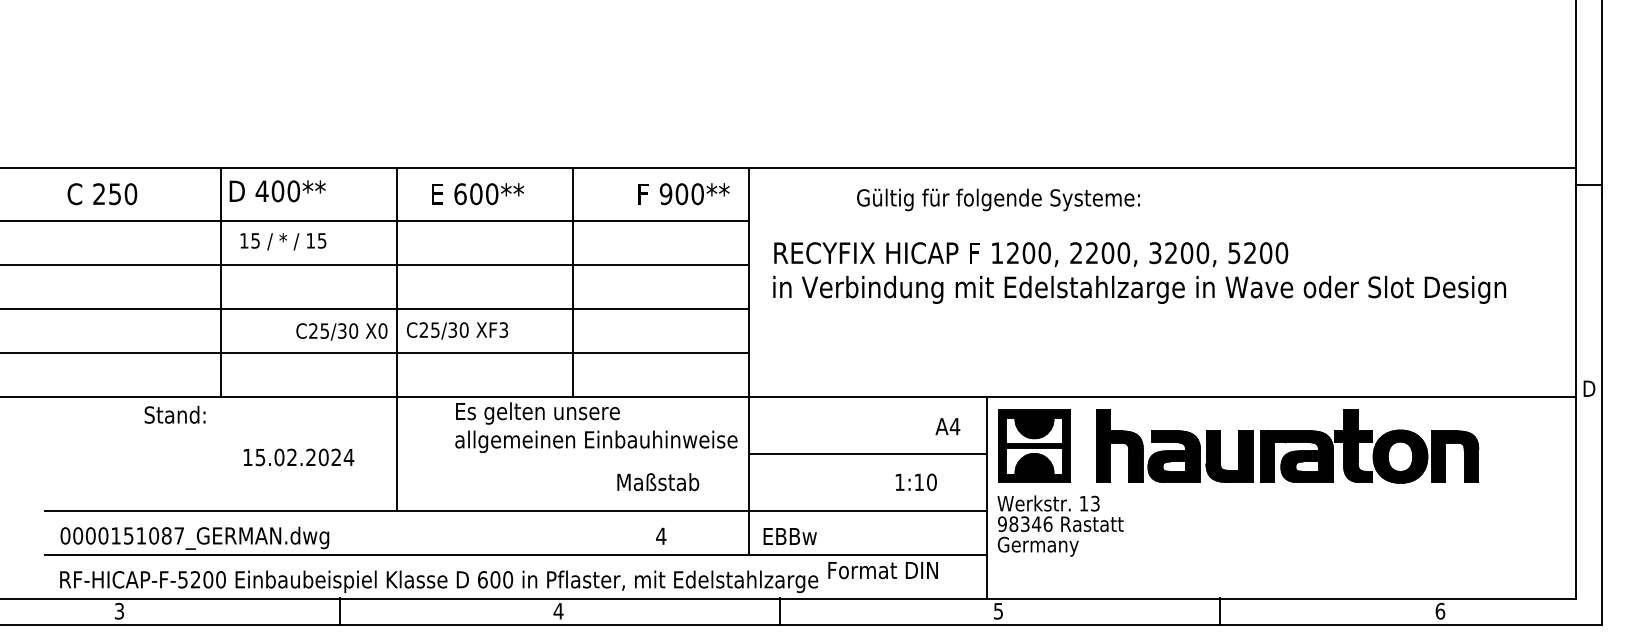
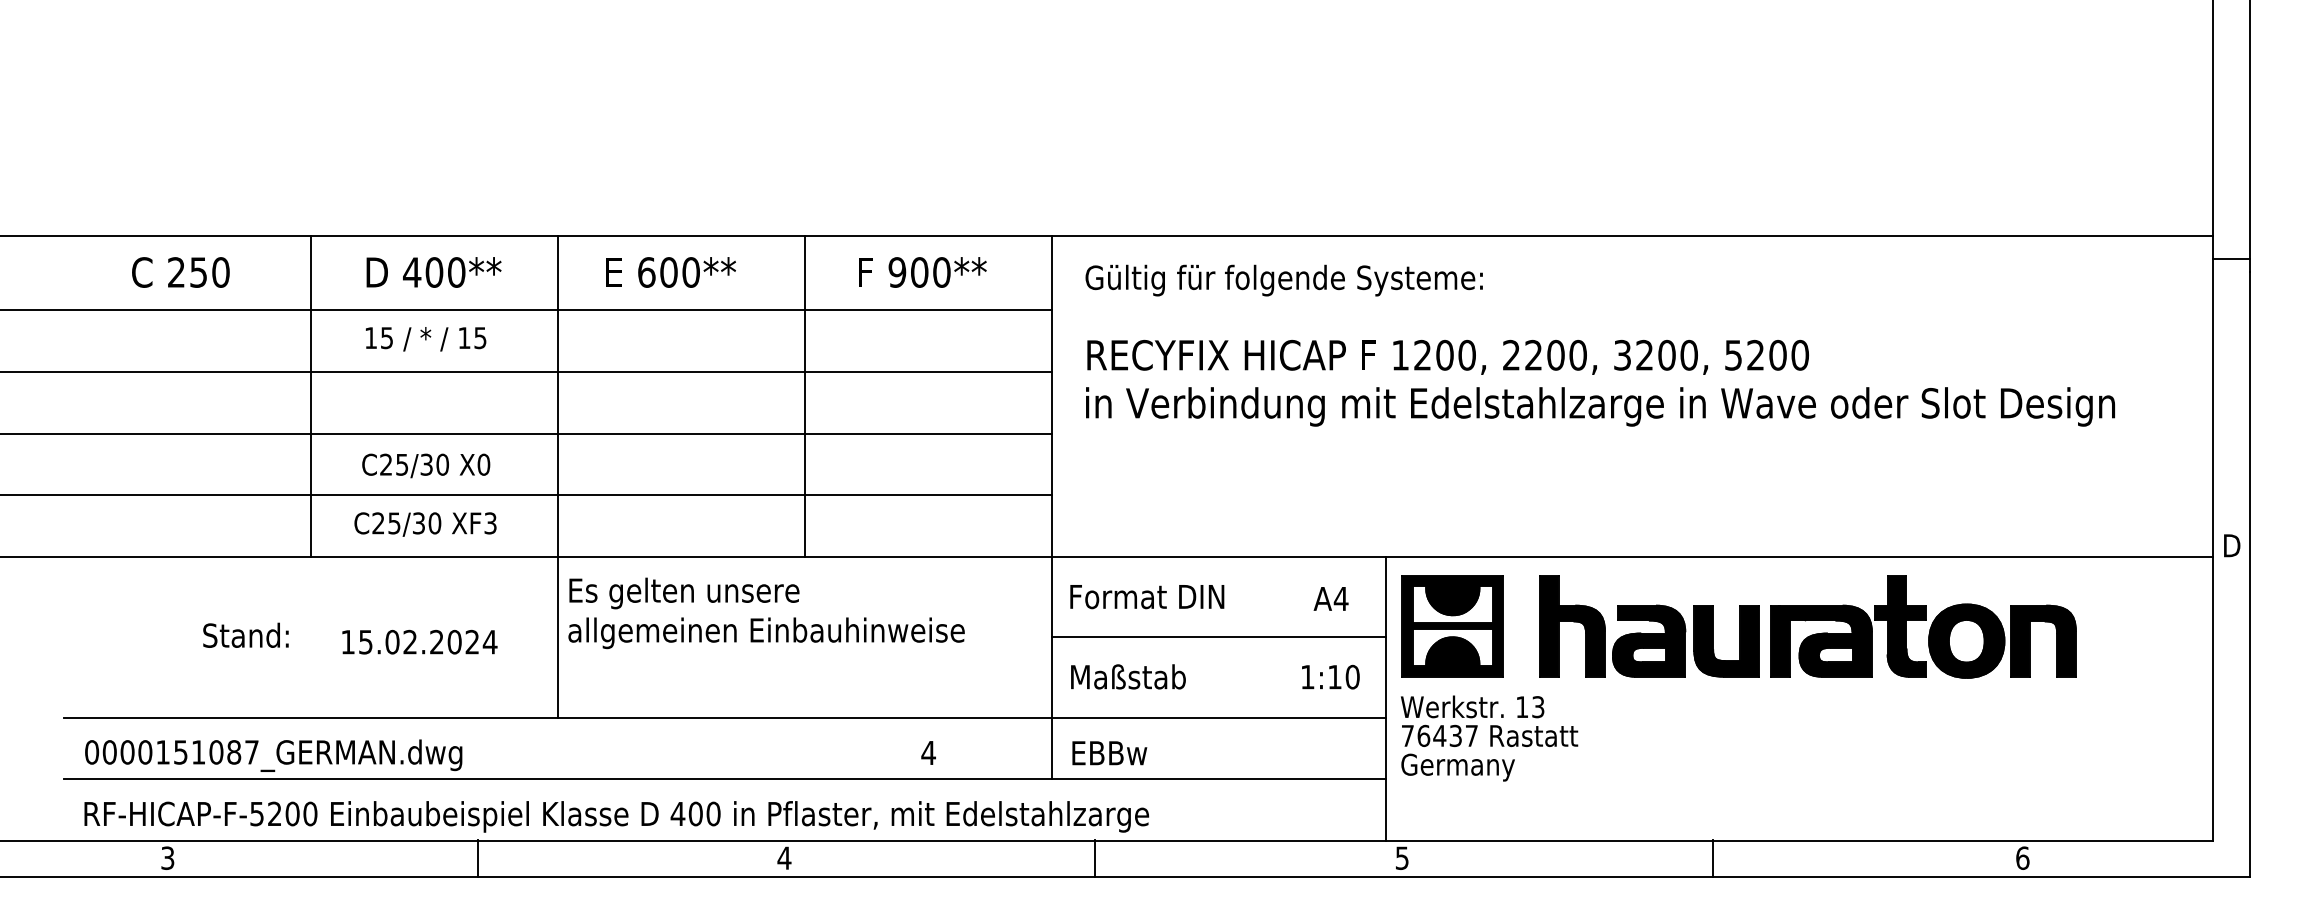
text: (277, 191) -> (433, 272), moved
text: (102, 194) -> (180, 272), moved
text: (683, 194) -> (922, 272), moved
text: (997, 199) -> (1283, 280), moved
text: (283, 241) -> (426, 339), moved
text: (457, 330) -> (425, 524), moved
text: (342, 331) -> (426, 465), moved
text: (174, 414) -> (245, 634), moved
text: (596, 427) -> (766, 613), moved
text: (658, 481) -> (1128, 676), moved
text: (916, 481) -> (1330, 676), moved
text: (1025, 523) -> (1439, 735), 98346 -> 76437
text: (883, 570) -> (1147, 597), moved
text: (482, 579) -> (677, 813), 600 -> 400

